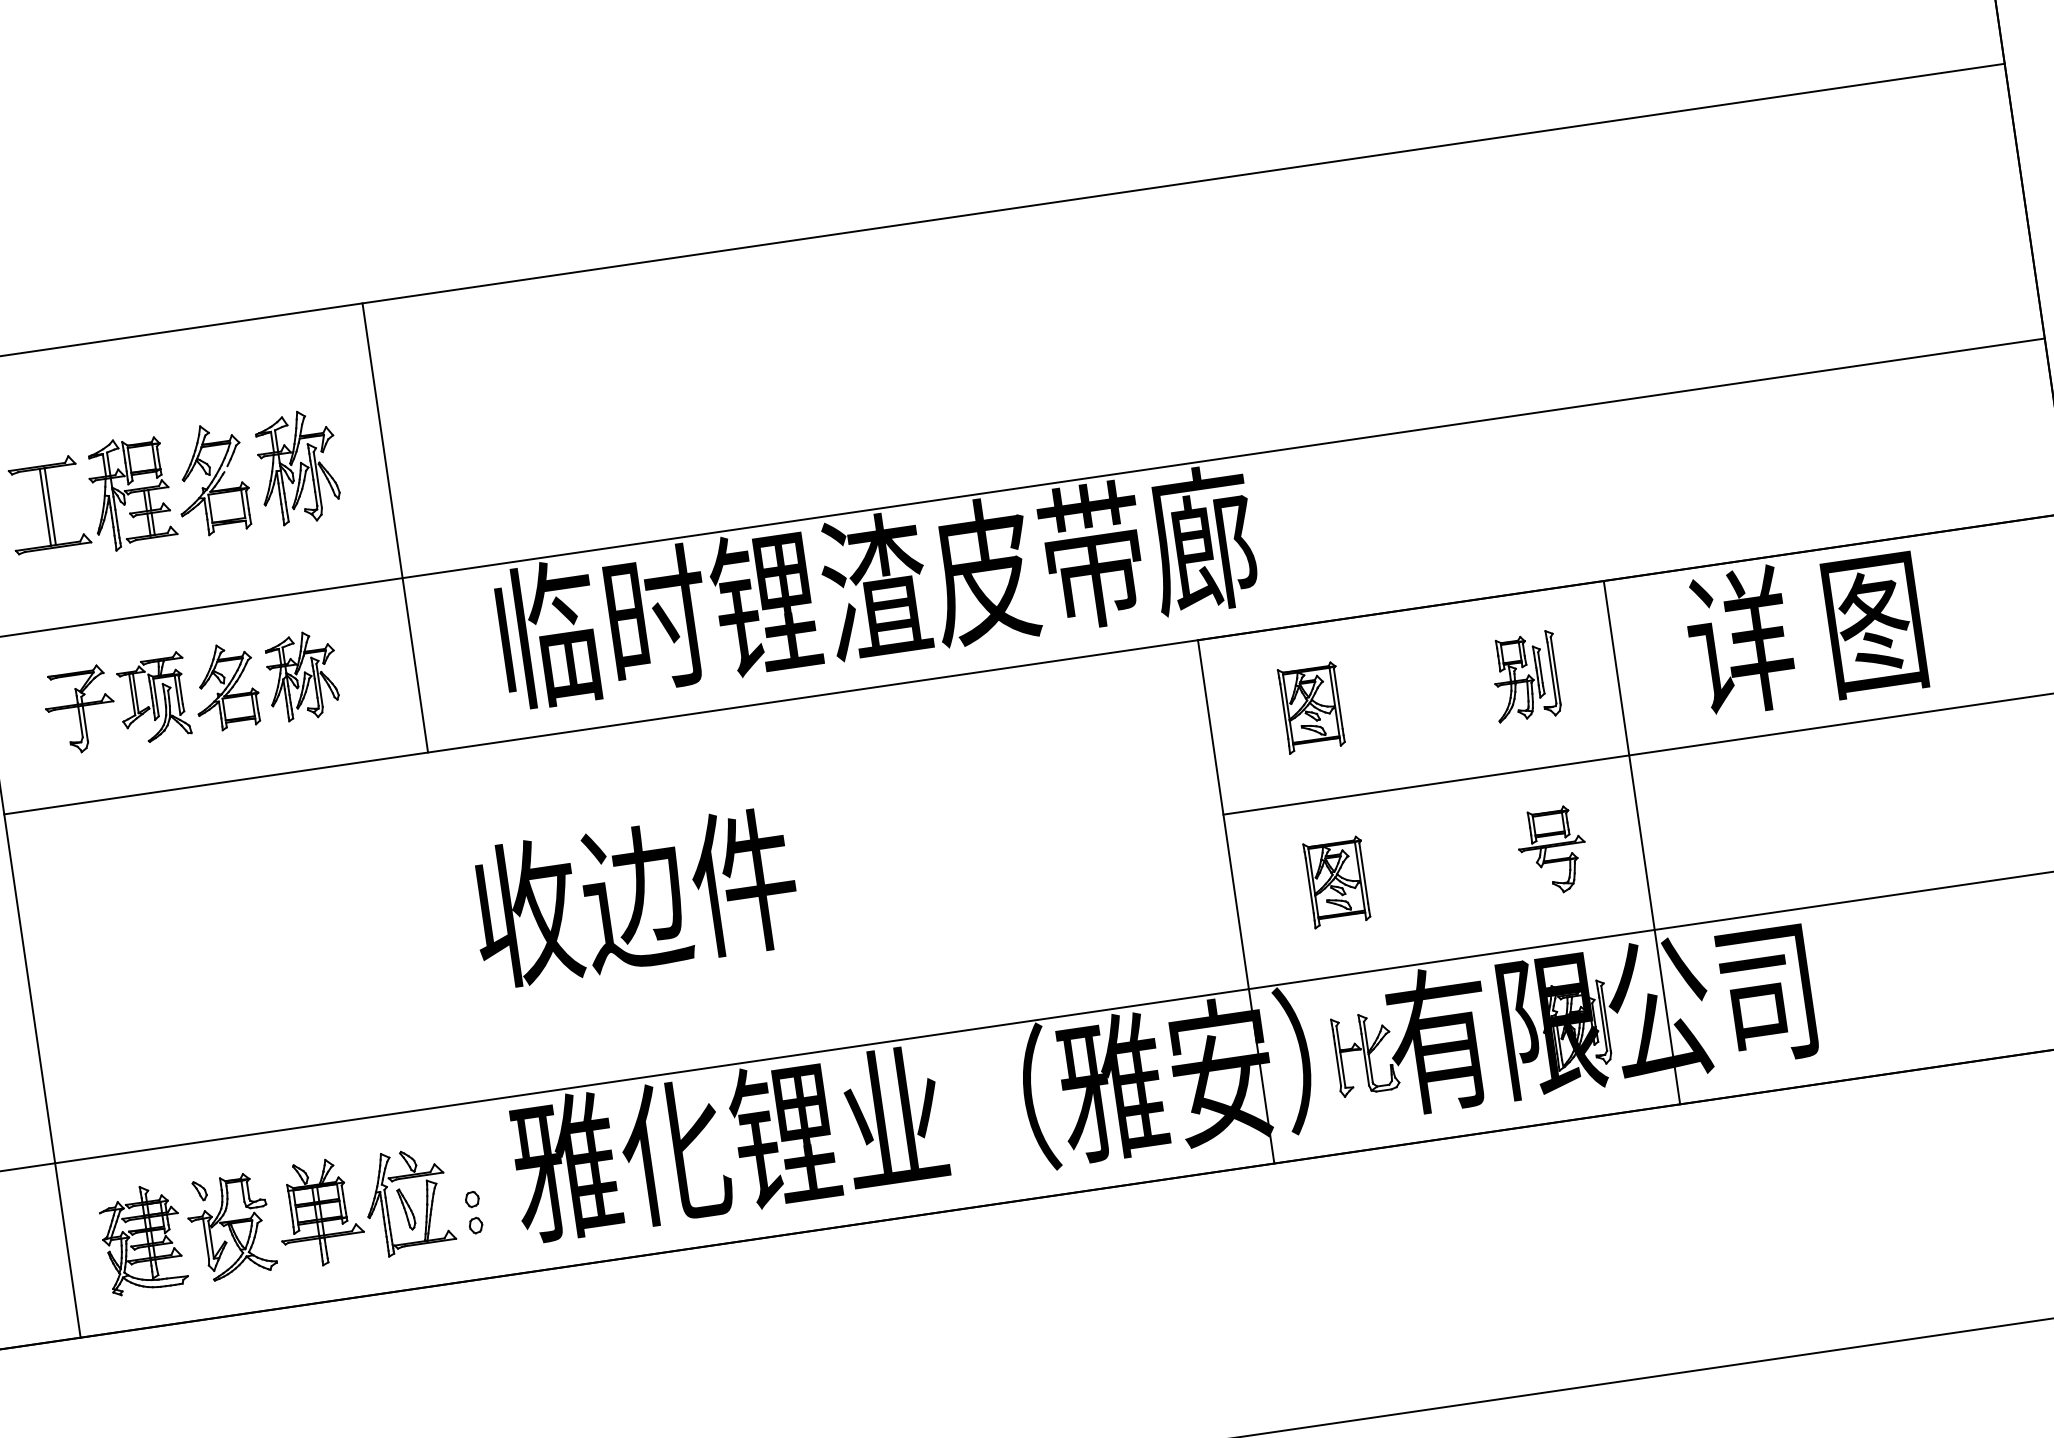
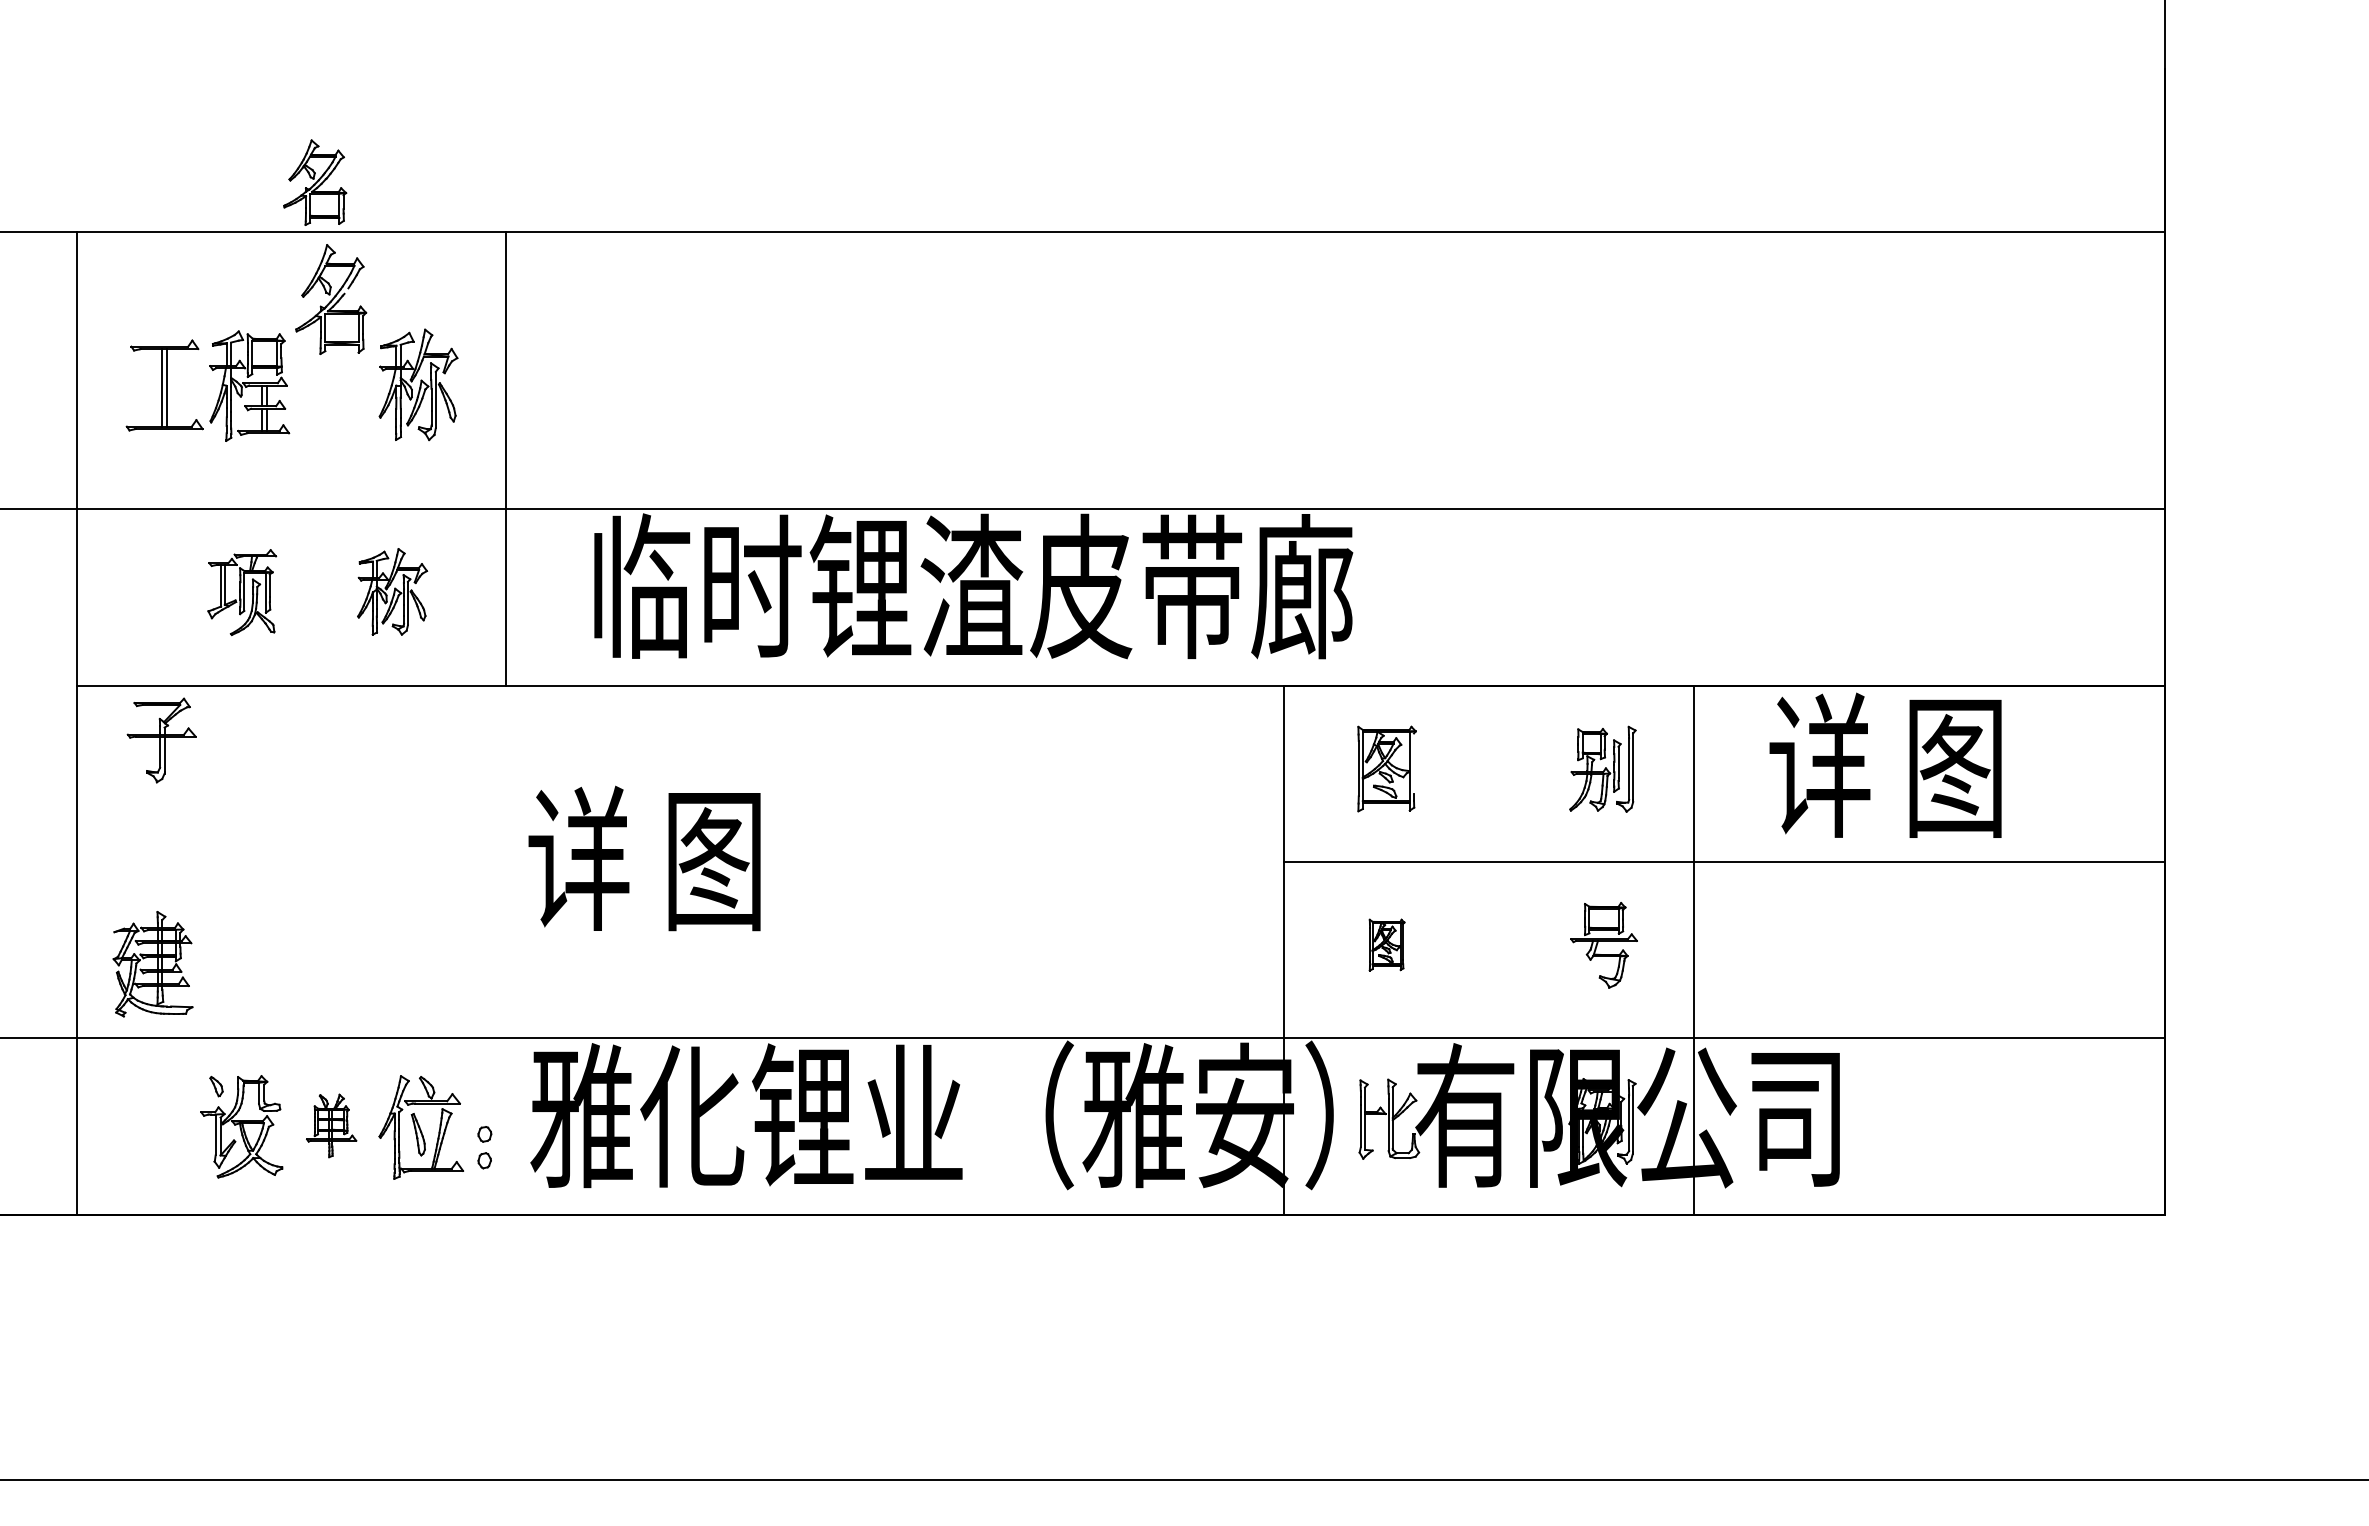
part: (212, 479) -> (331, 299), moved
part: (226, 686) -> (315, 182), moved
line: (1338, 698) -> (1414, 763), removed
part: (80, 710) -> (161, 740), moved
part: (1337, 881) -> (1386, 944), size x0.6
text: (635, 896) -> (689, 858), 收边件 -> 详 图
part: (319, 1212) -> (331, 1125), size x0.6
part: (142, 1239) -> (152, 964), moved

